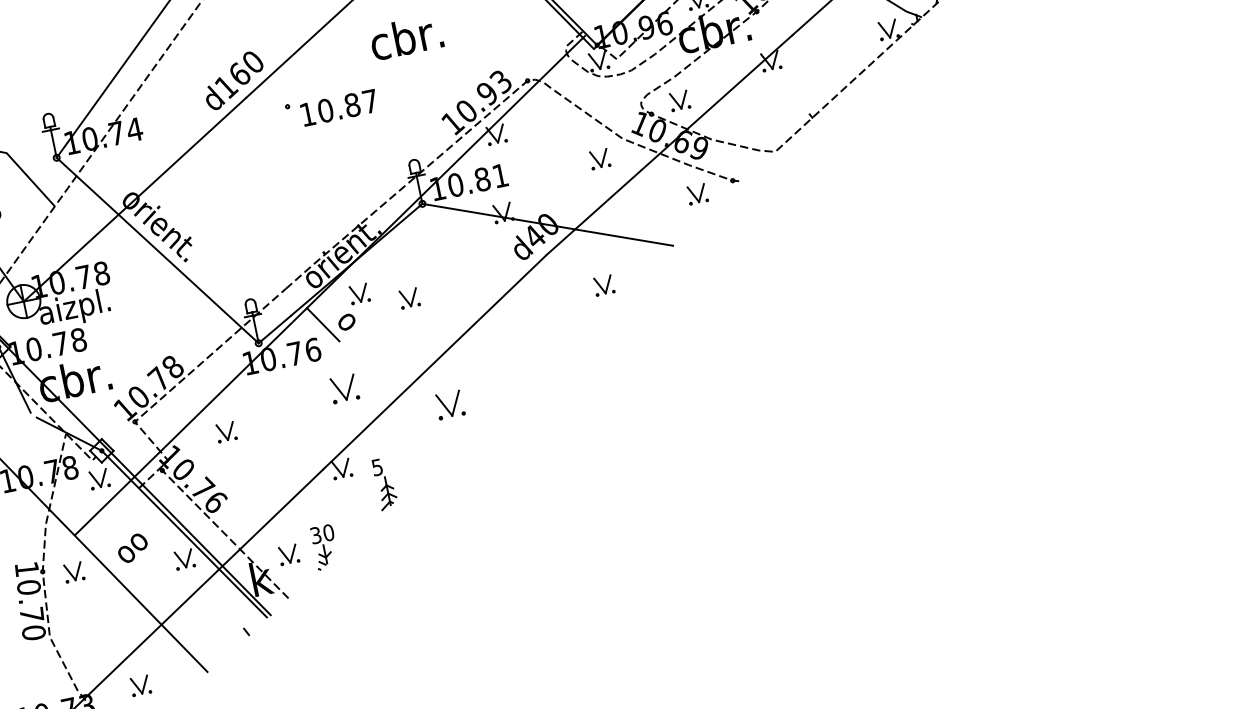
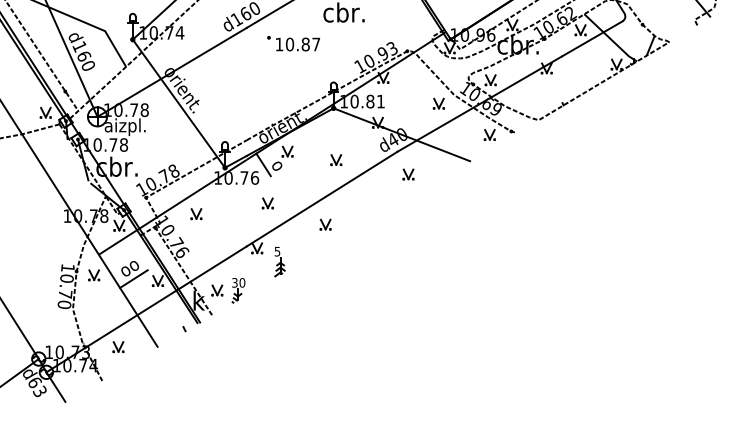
part: (603, 285) -> (408, 174), moved
part: (409, 298) -> (336, 160), moved
part: (343, 389) -> (267, 203), size x0.71
part: (449, 404) -> (325, 224), size x0.71
line: (141, 563) -> (133, 278), added

